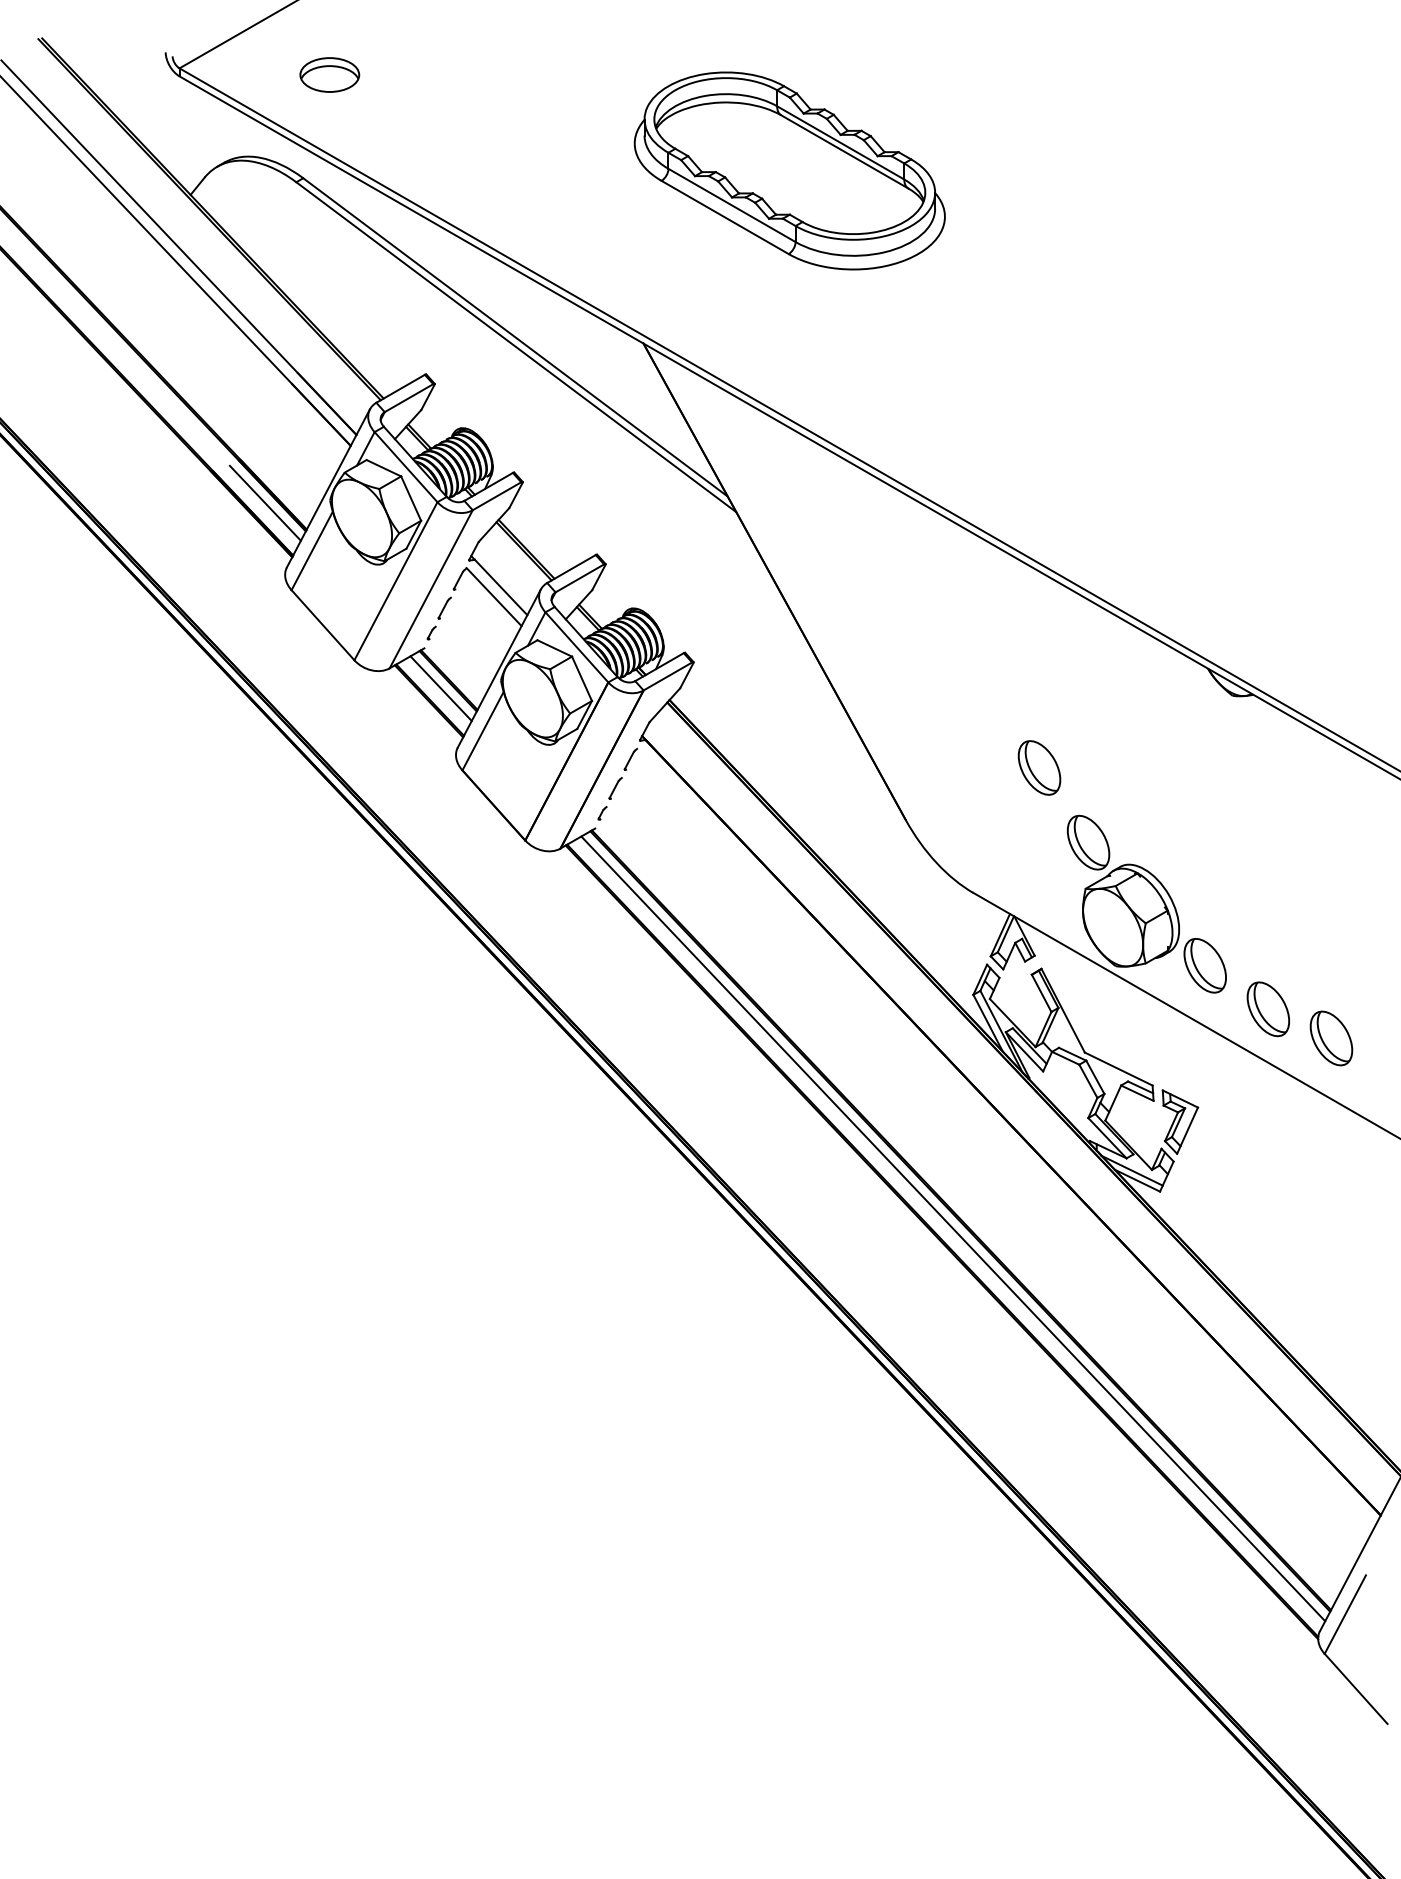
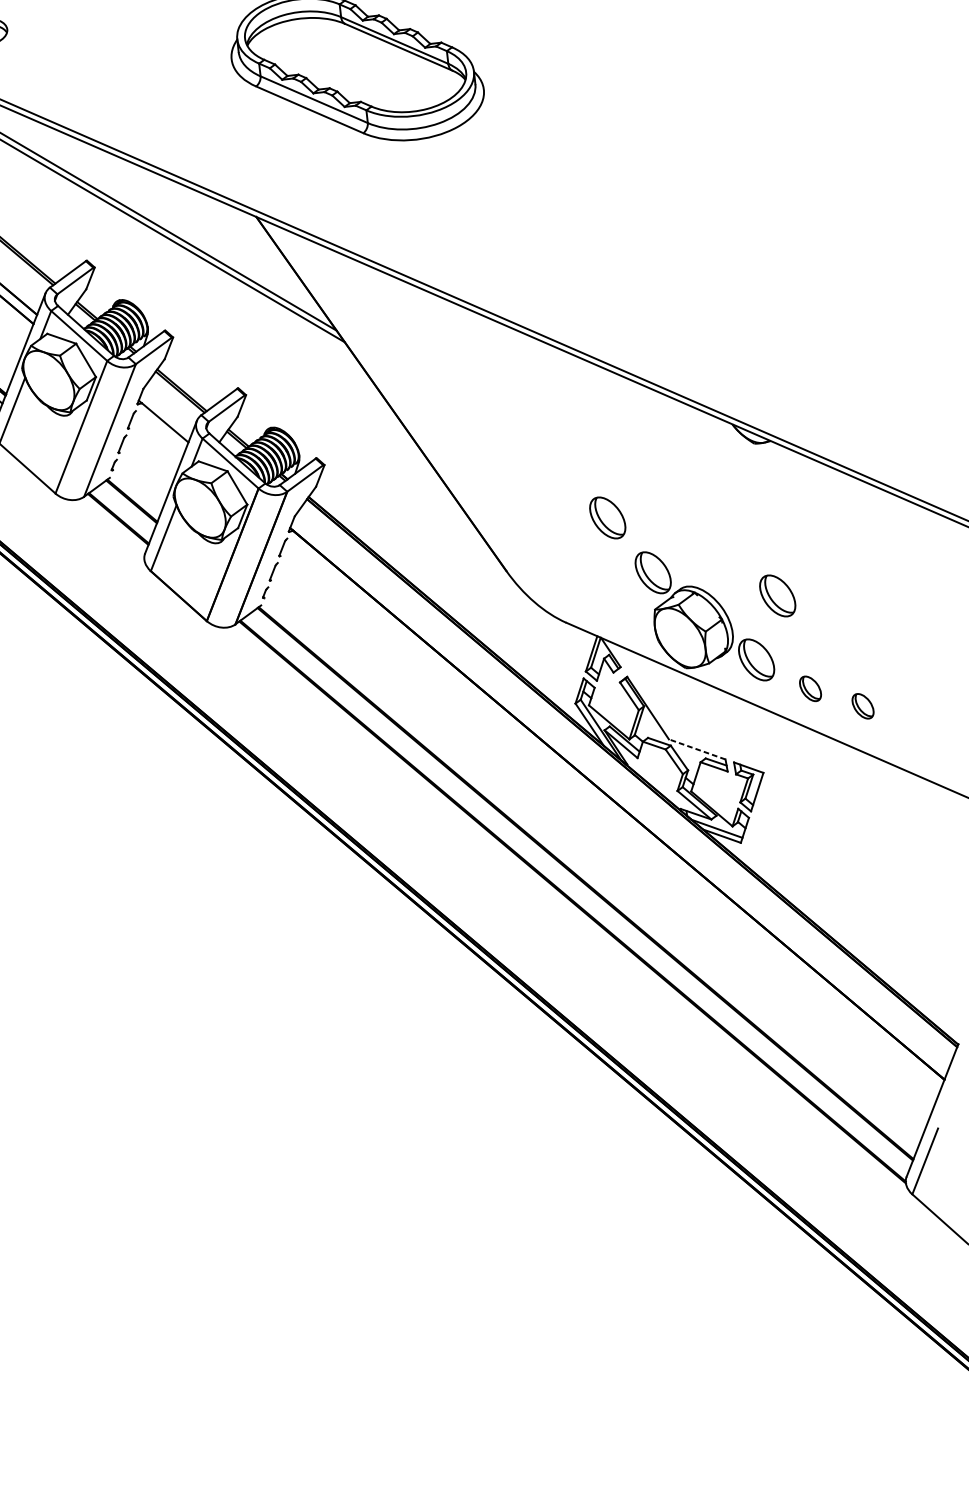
line: (493, 597) -> (160, 431), removed
line: (440, 688) -> (126, 508), removed
part: (1240, 888) -> (777, 595), added
part: (1268, 1009) -> (810, 688), size x0.6
part: (1331, 1038) -> (863, 706), size x0.6
line: (1118, 1069) -> (697, 749), solid -> dashed
line: (953, 1228) -> (580, 890), removed

